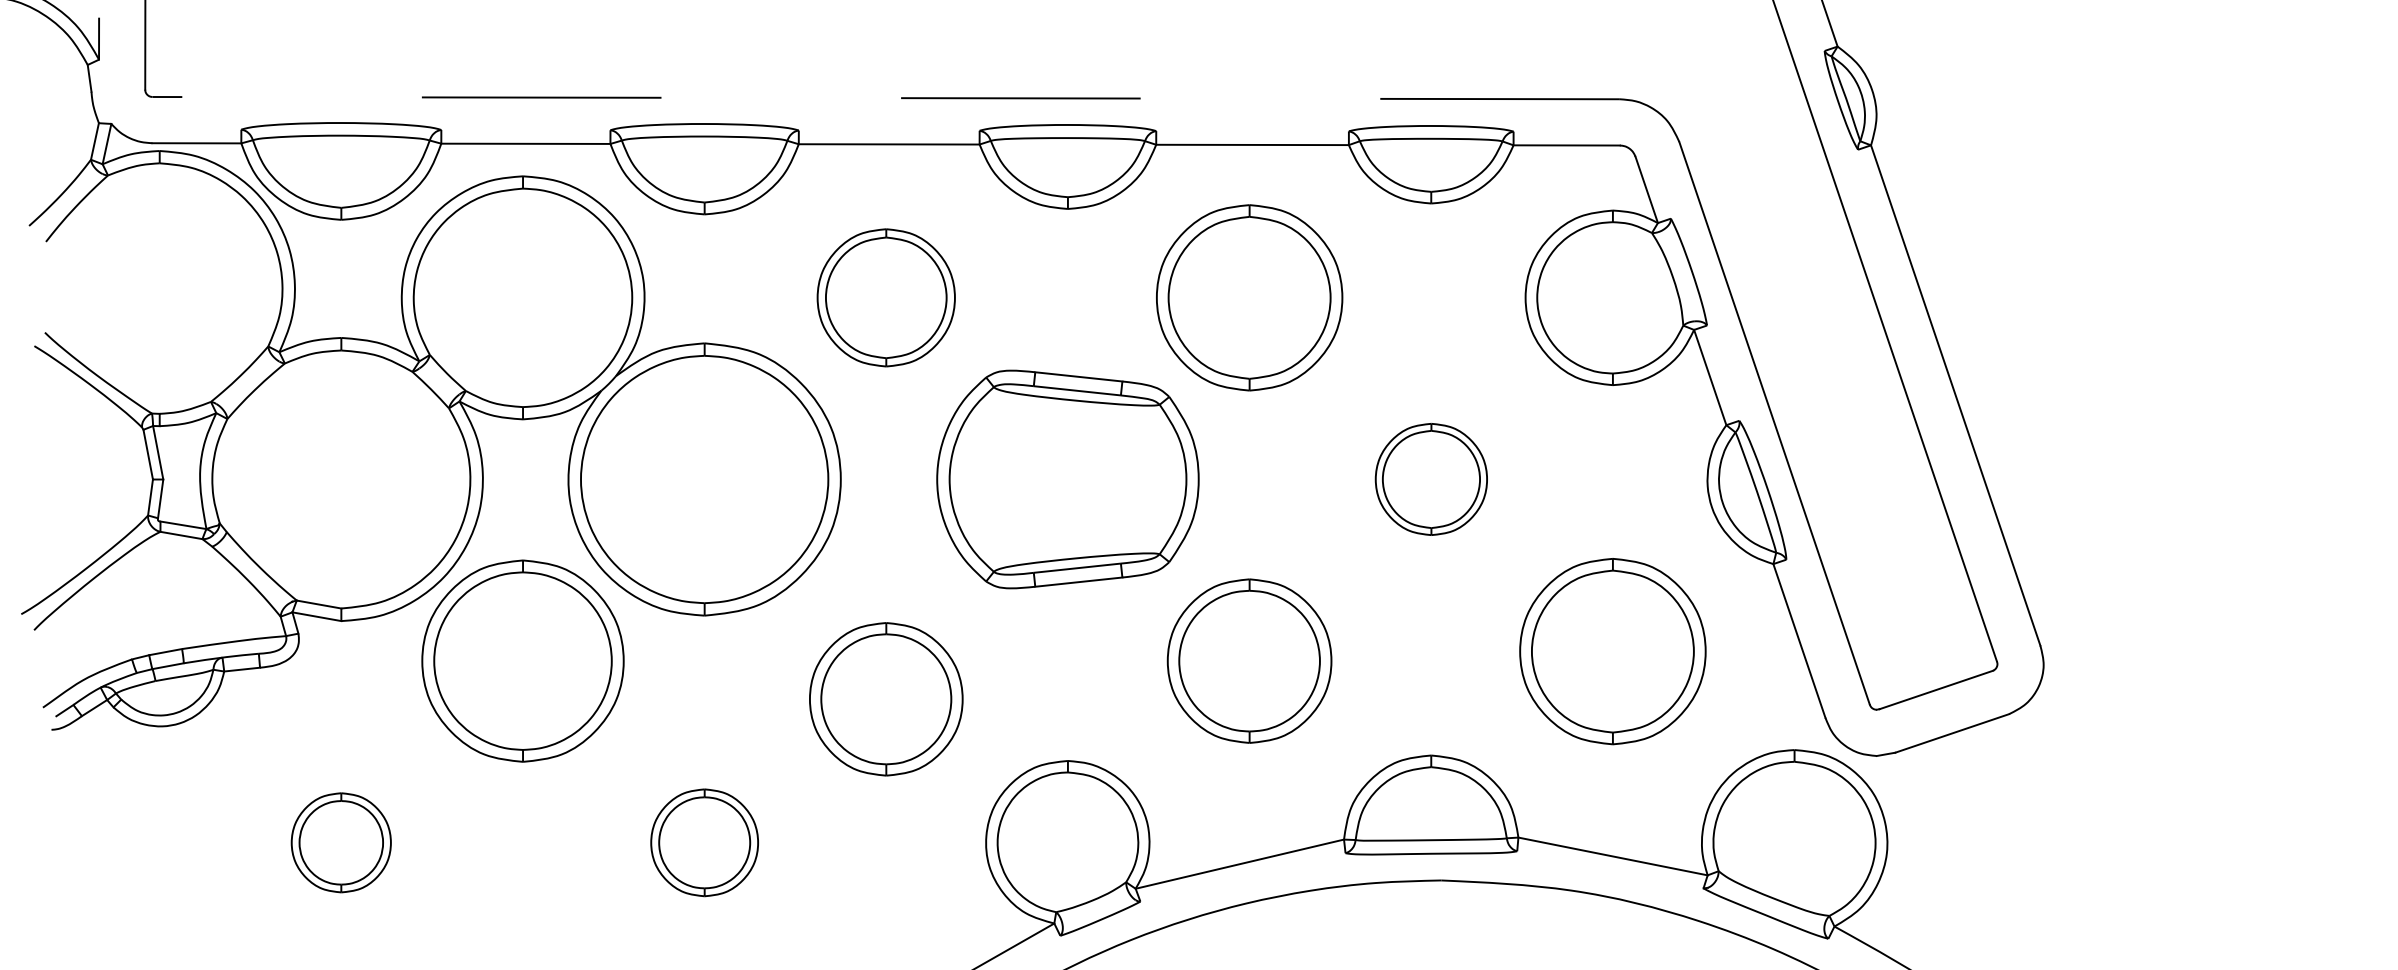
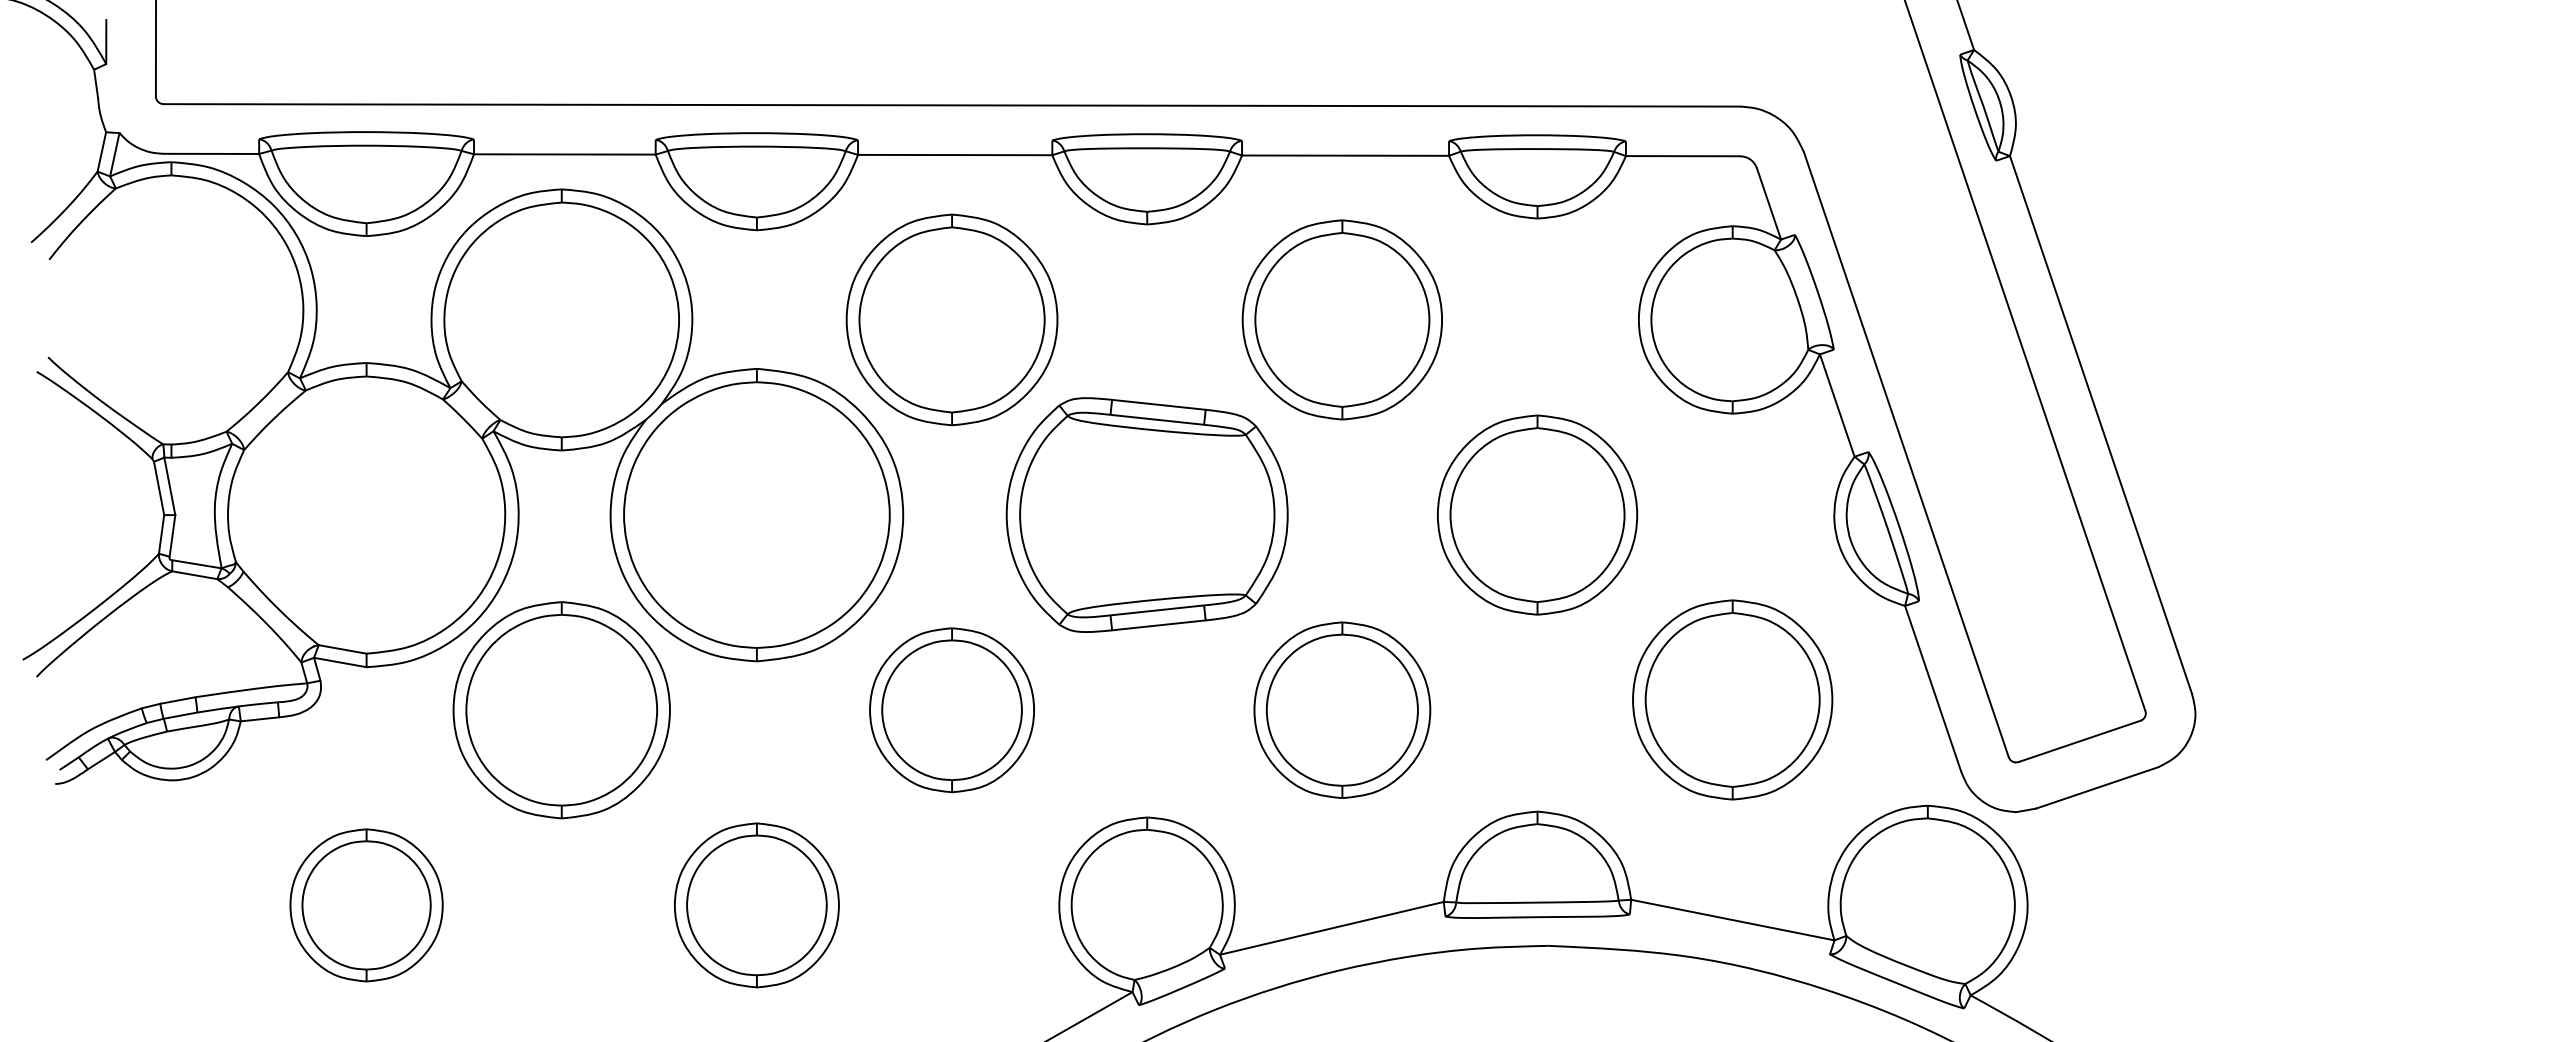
line: (885, 98) -> (951, 105), dashed -> solid
part: (885, 297) -> (951, 319), size x1.43
part: (1431, 478) -> (1537, 514), size x1.67
part: (885, 699) -> (951, 710), moved
part: (341, 842) -> (366, 905), size x1.43
part: (704, 842) -> (756, 905), size x1.43

